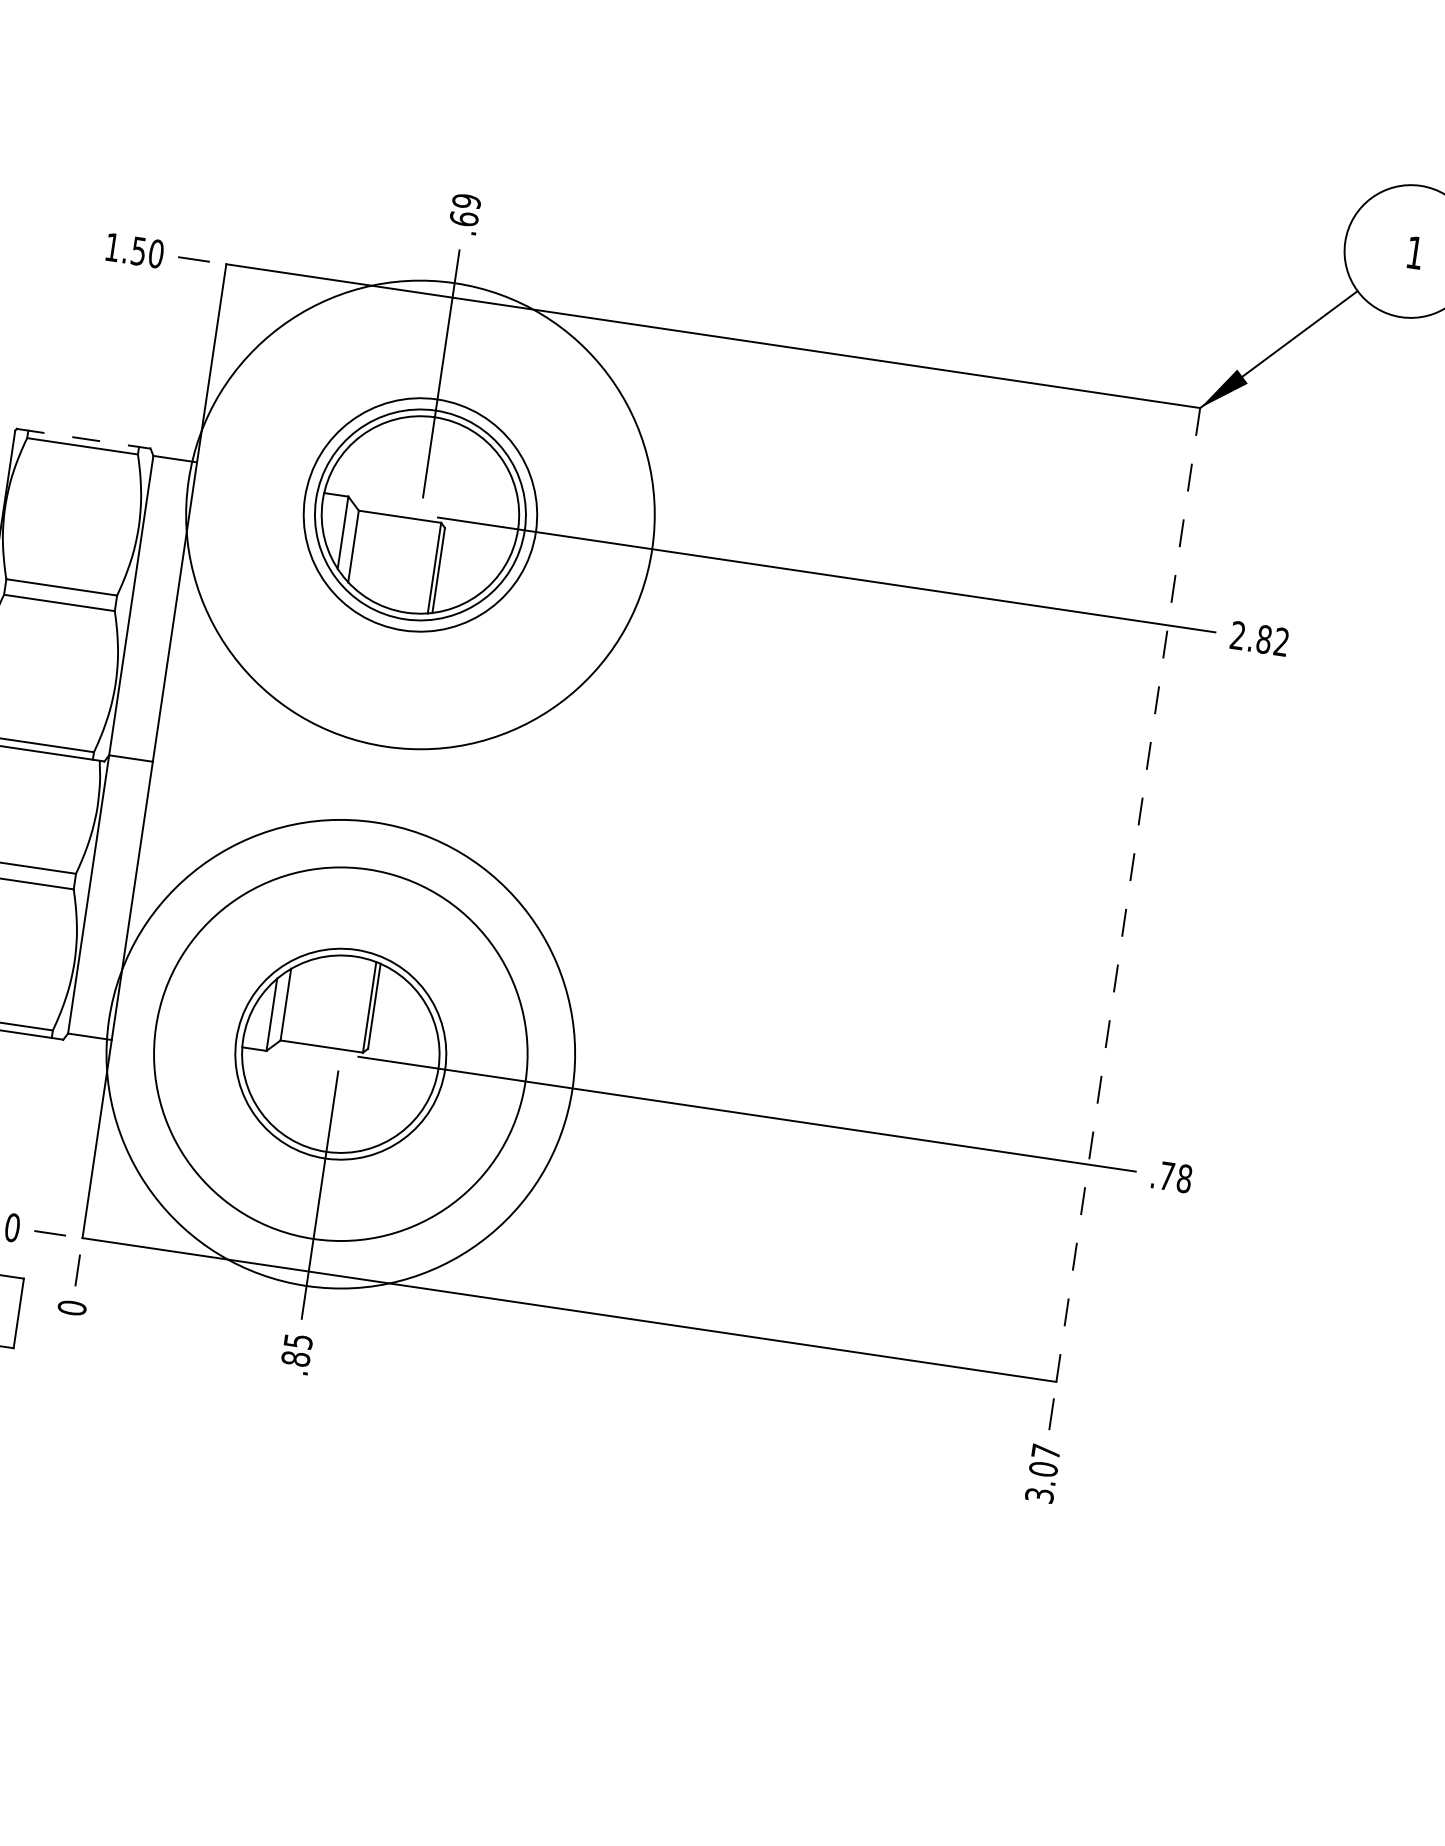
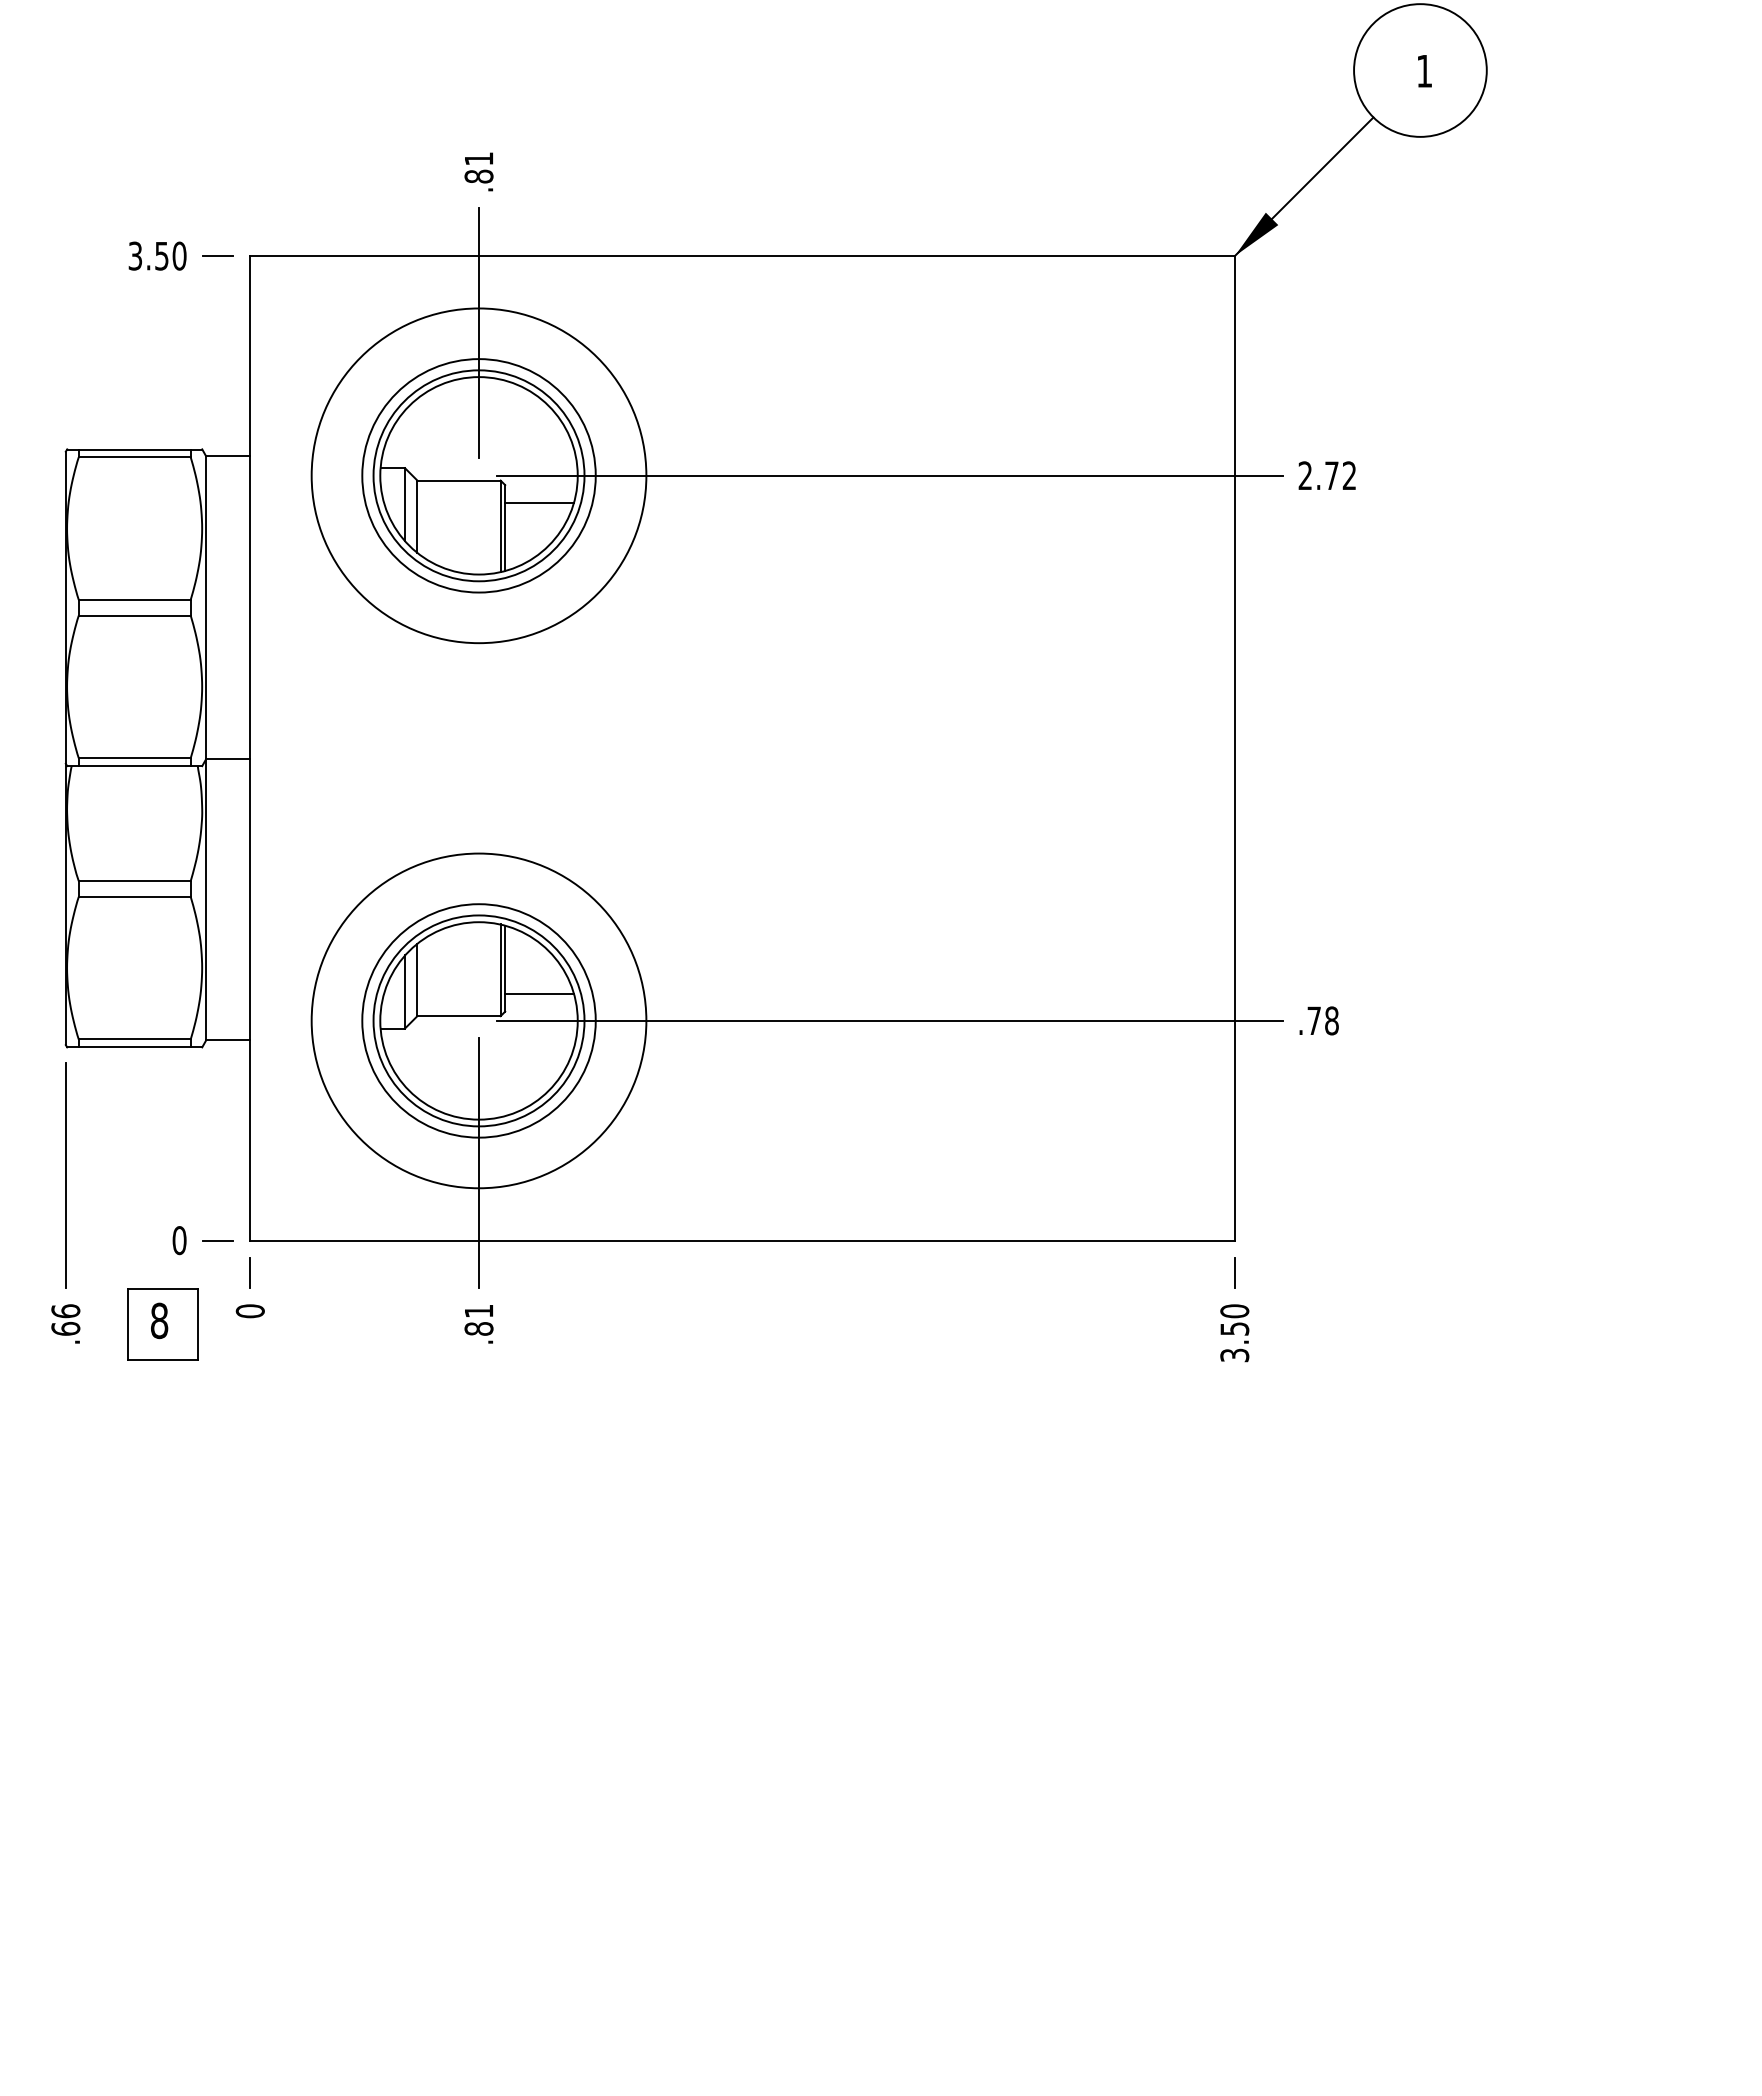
text: (464, 209) -> (478, 167), .69 -> .81
text: (112, 246) -> (135, 255), 1.50 -> 3.50
line: (83, 438) -> (134, 449), dashed -> solid
circle: (419, 514) -> (478, 475), size x0.71
line: (476, 550) -> (539, 502), added
text: (1263, 639) -> (1331, 475), 2.82 -> 2.72
line: (1128, 894) -> (1234, 747), dashed -> solid
line: (404, 1036) -> (539, 994), added
circle: (340, 1053) -> (478, 1020), size x0.62
circle: (340, 1053) -> (478, 1020), size x0.71
text: (298, 1341) -> (479, 1311), .85 -> .81
text: (1044, 1459) -> (1234, 1319), 3.07 -> 3.50

